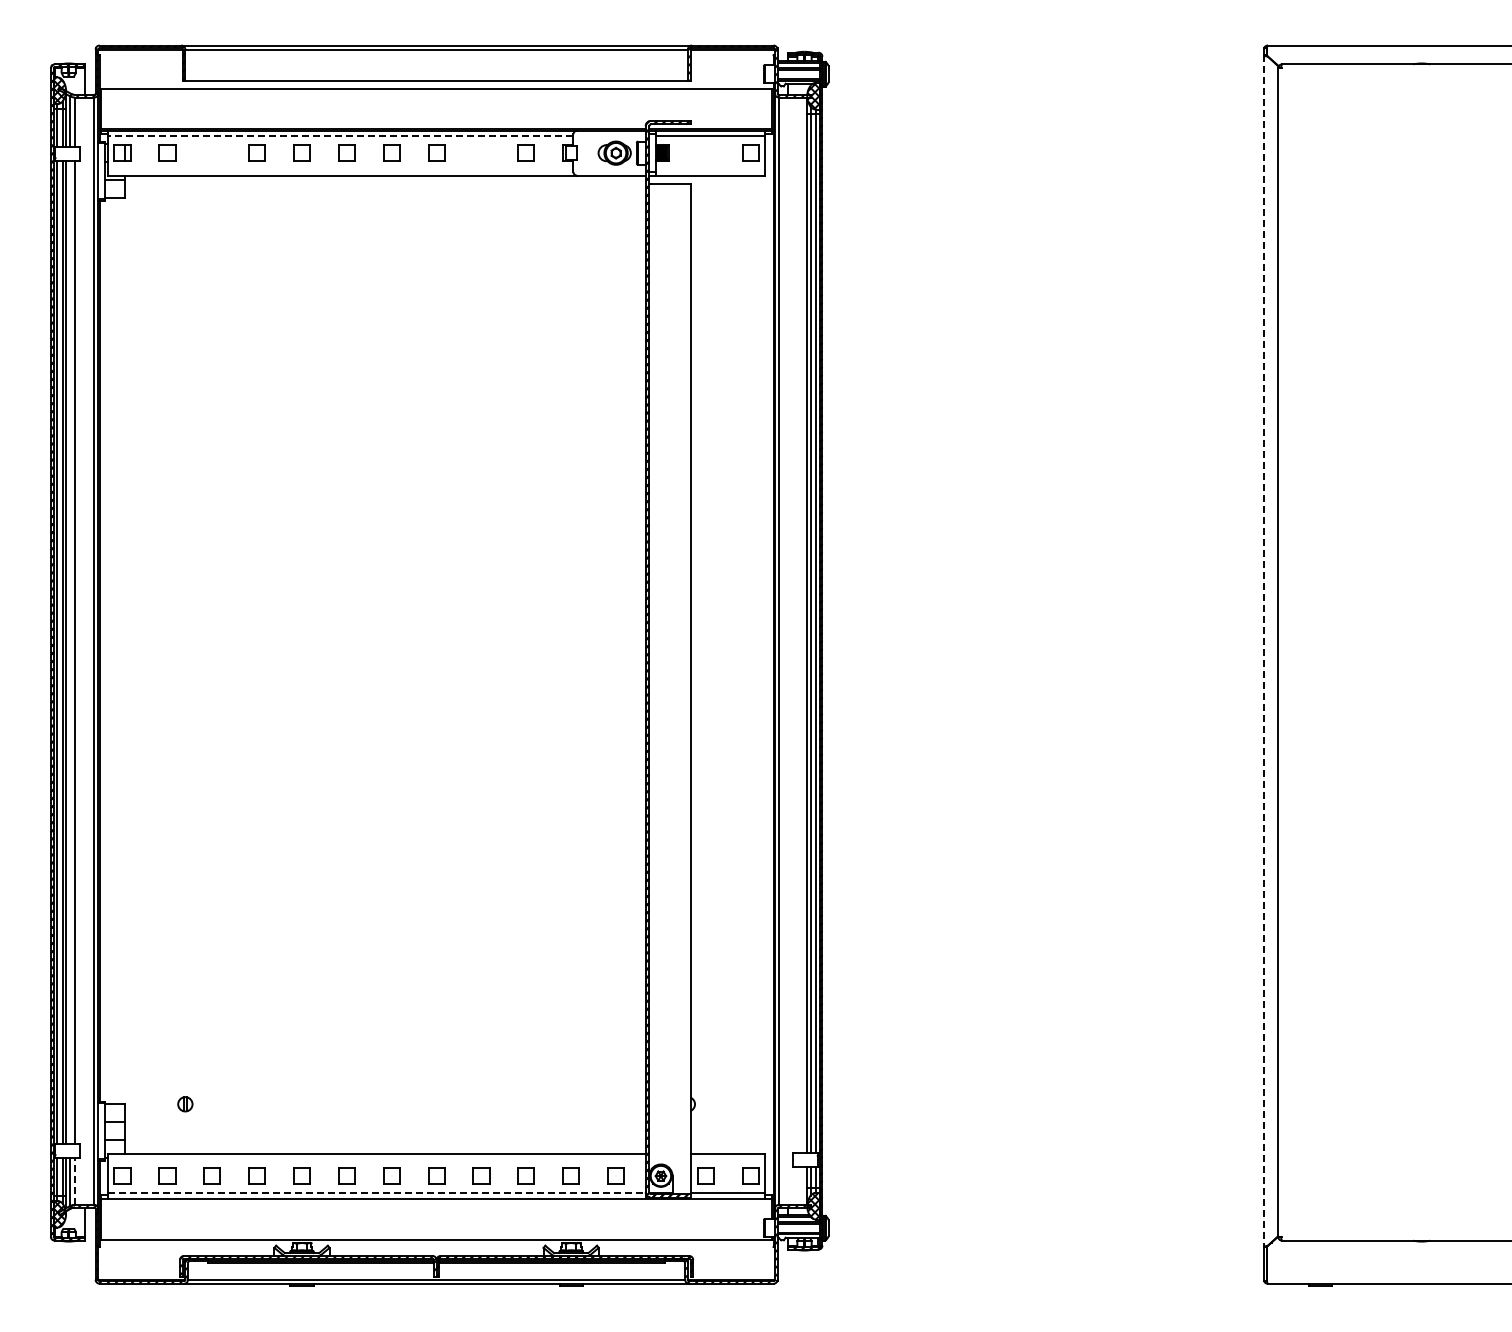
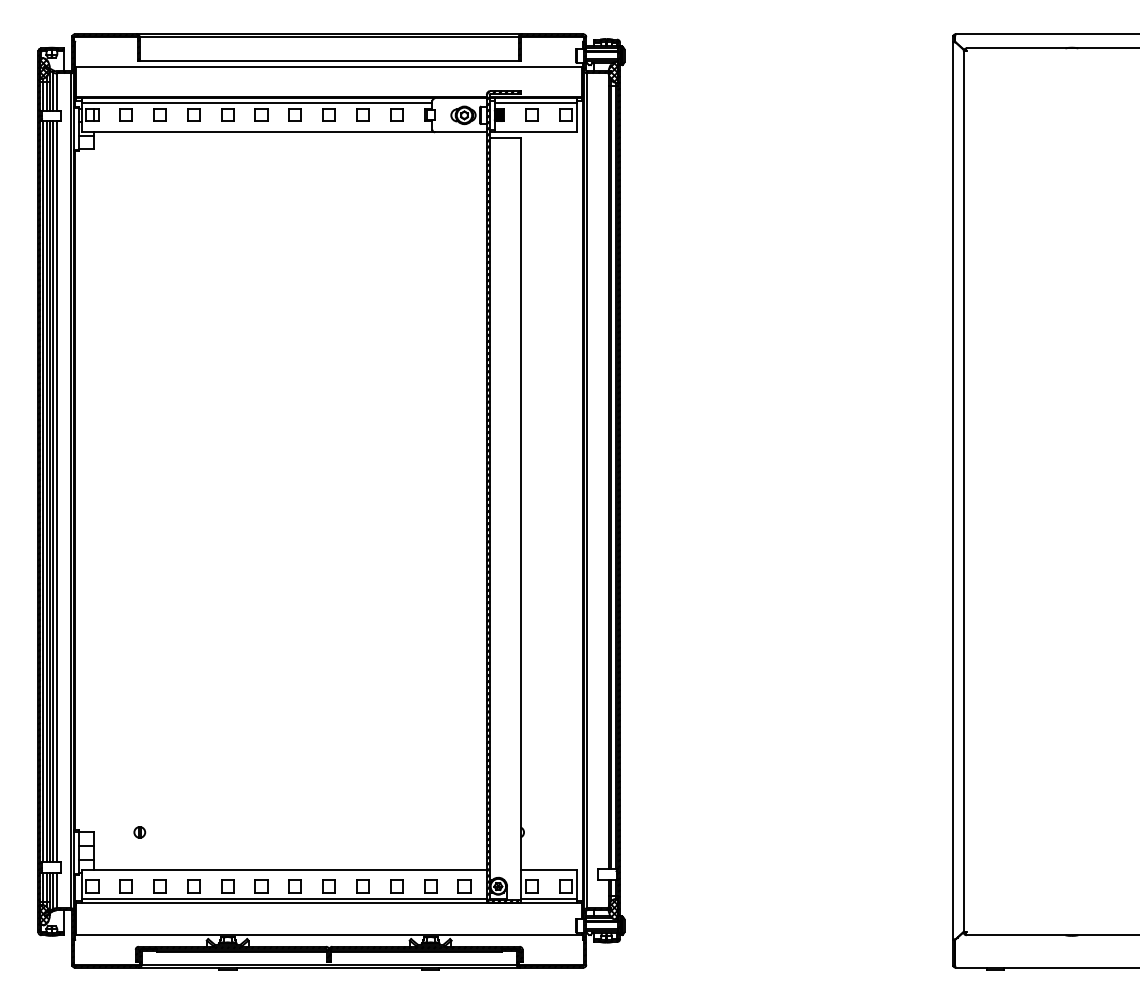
line: (340, 136) -> (256, 102), dashed -> solid
part: (211, 152) -> (159, 114), added
part: (481, 152) -> (363, 114), added
part: (705, 152) -> (531, 114), added
line: (1263, 651) -> (952, 491), dashed -> solid
line: (69, 652) -> (52, 491), added
line: (75, 1180) -> (56, 889), dashed -> solid
line: (376, 1193) -> (283, 899), dashed -> solid

